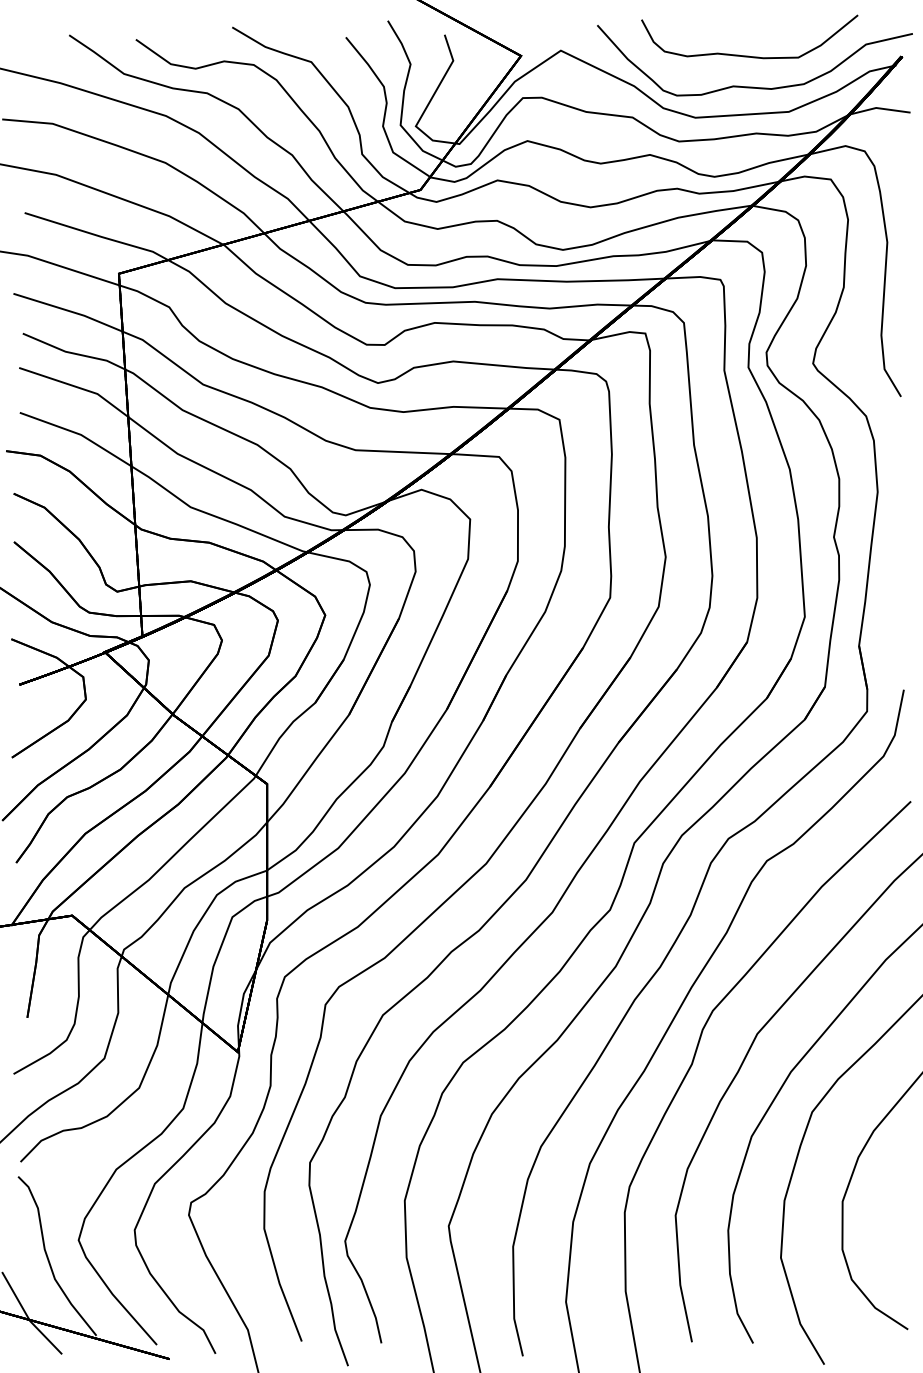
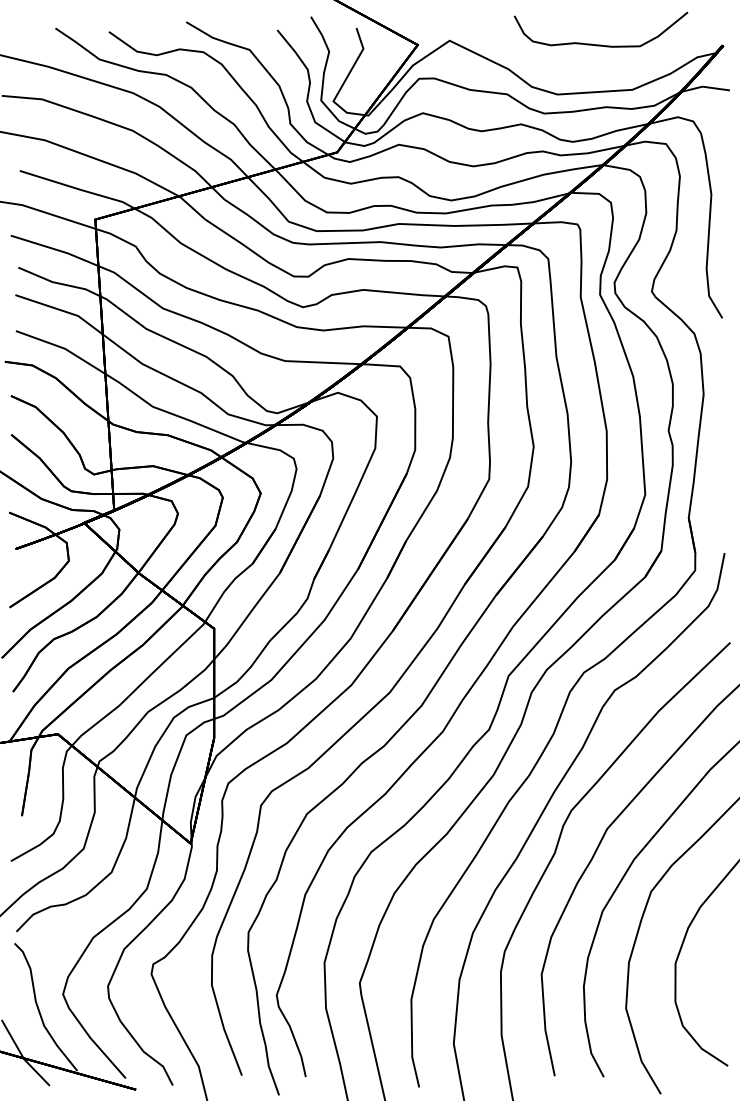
part: (753, 86) -> (604, 69), removed

